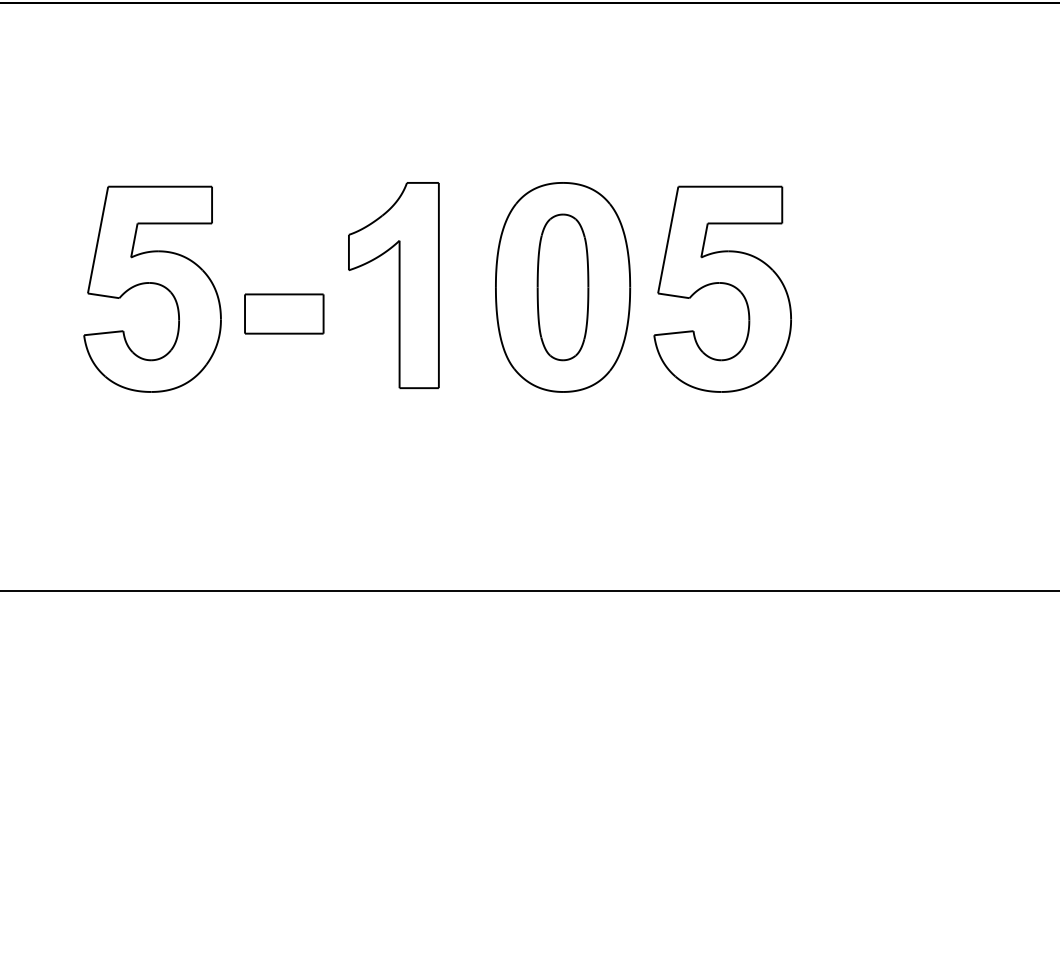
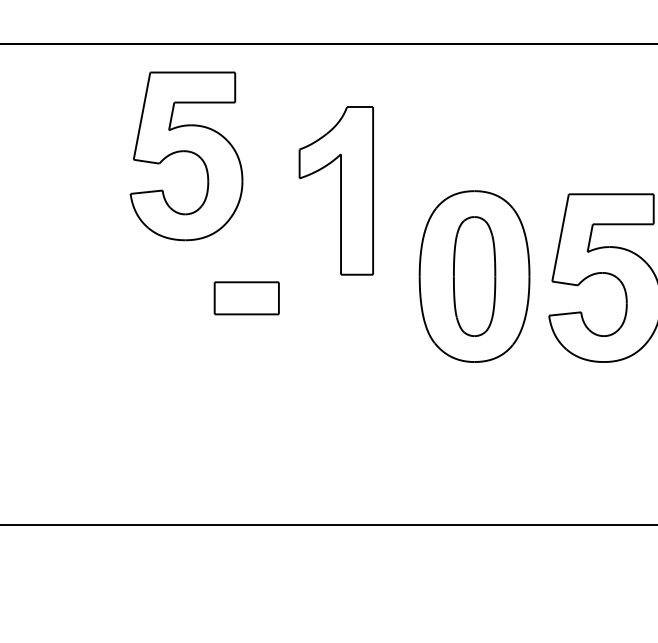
part: (393, 285) -> (336, 190), moved
part: (152, 288) -> (186, 155), moved

